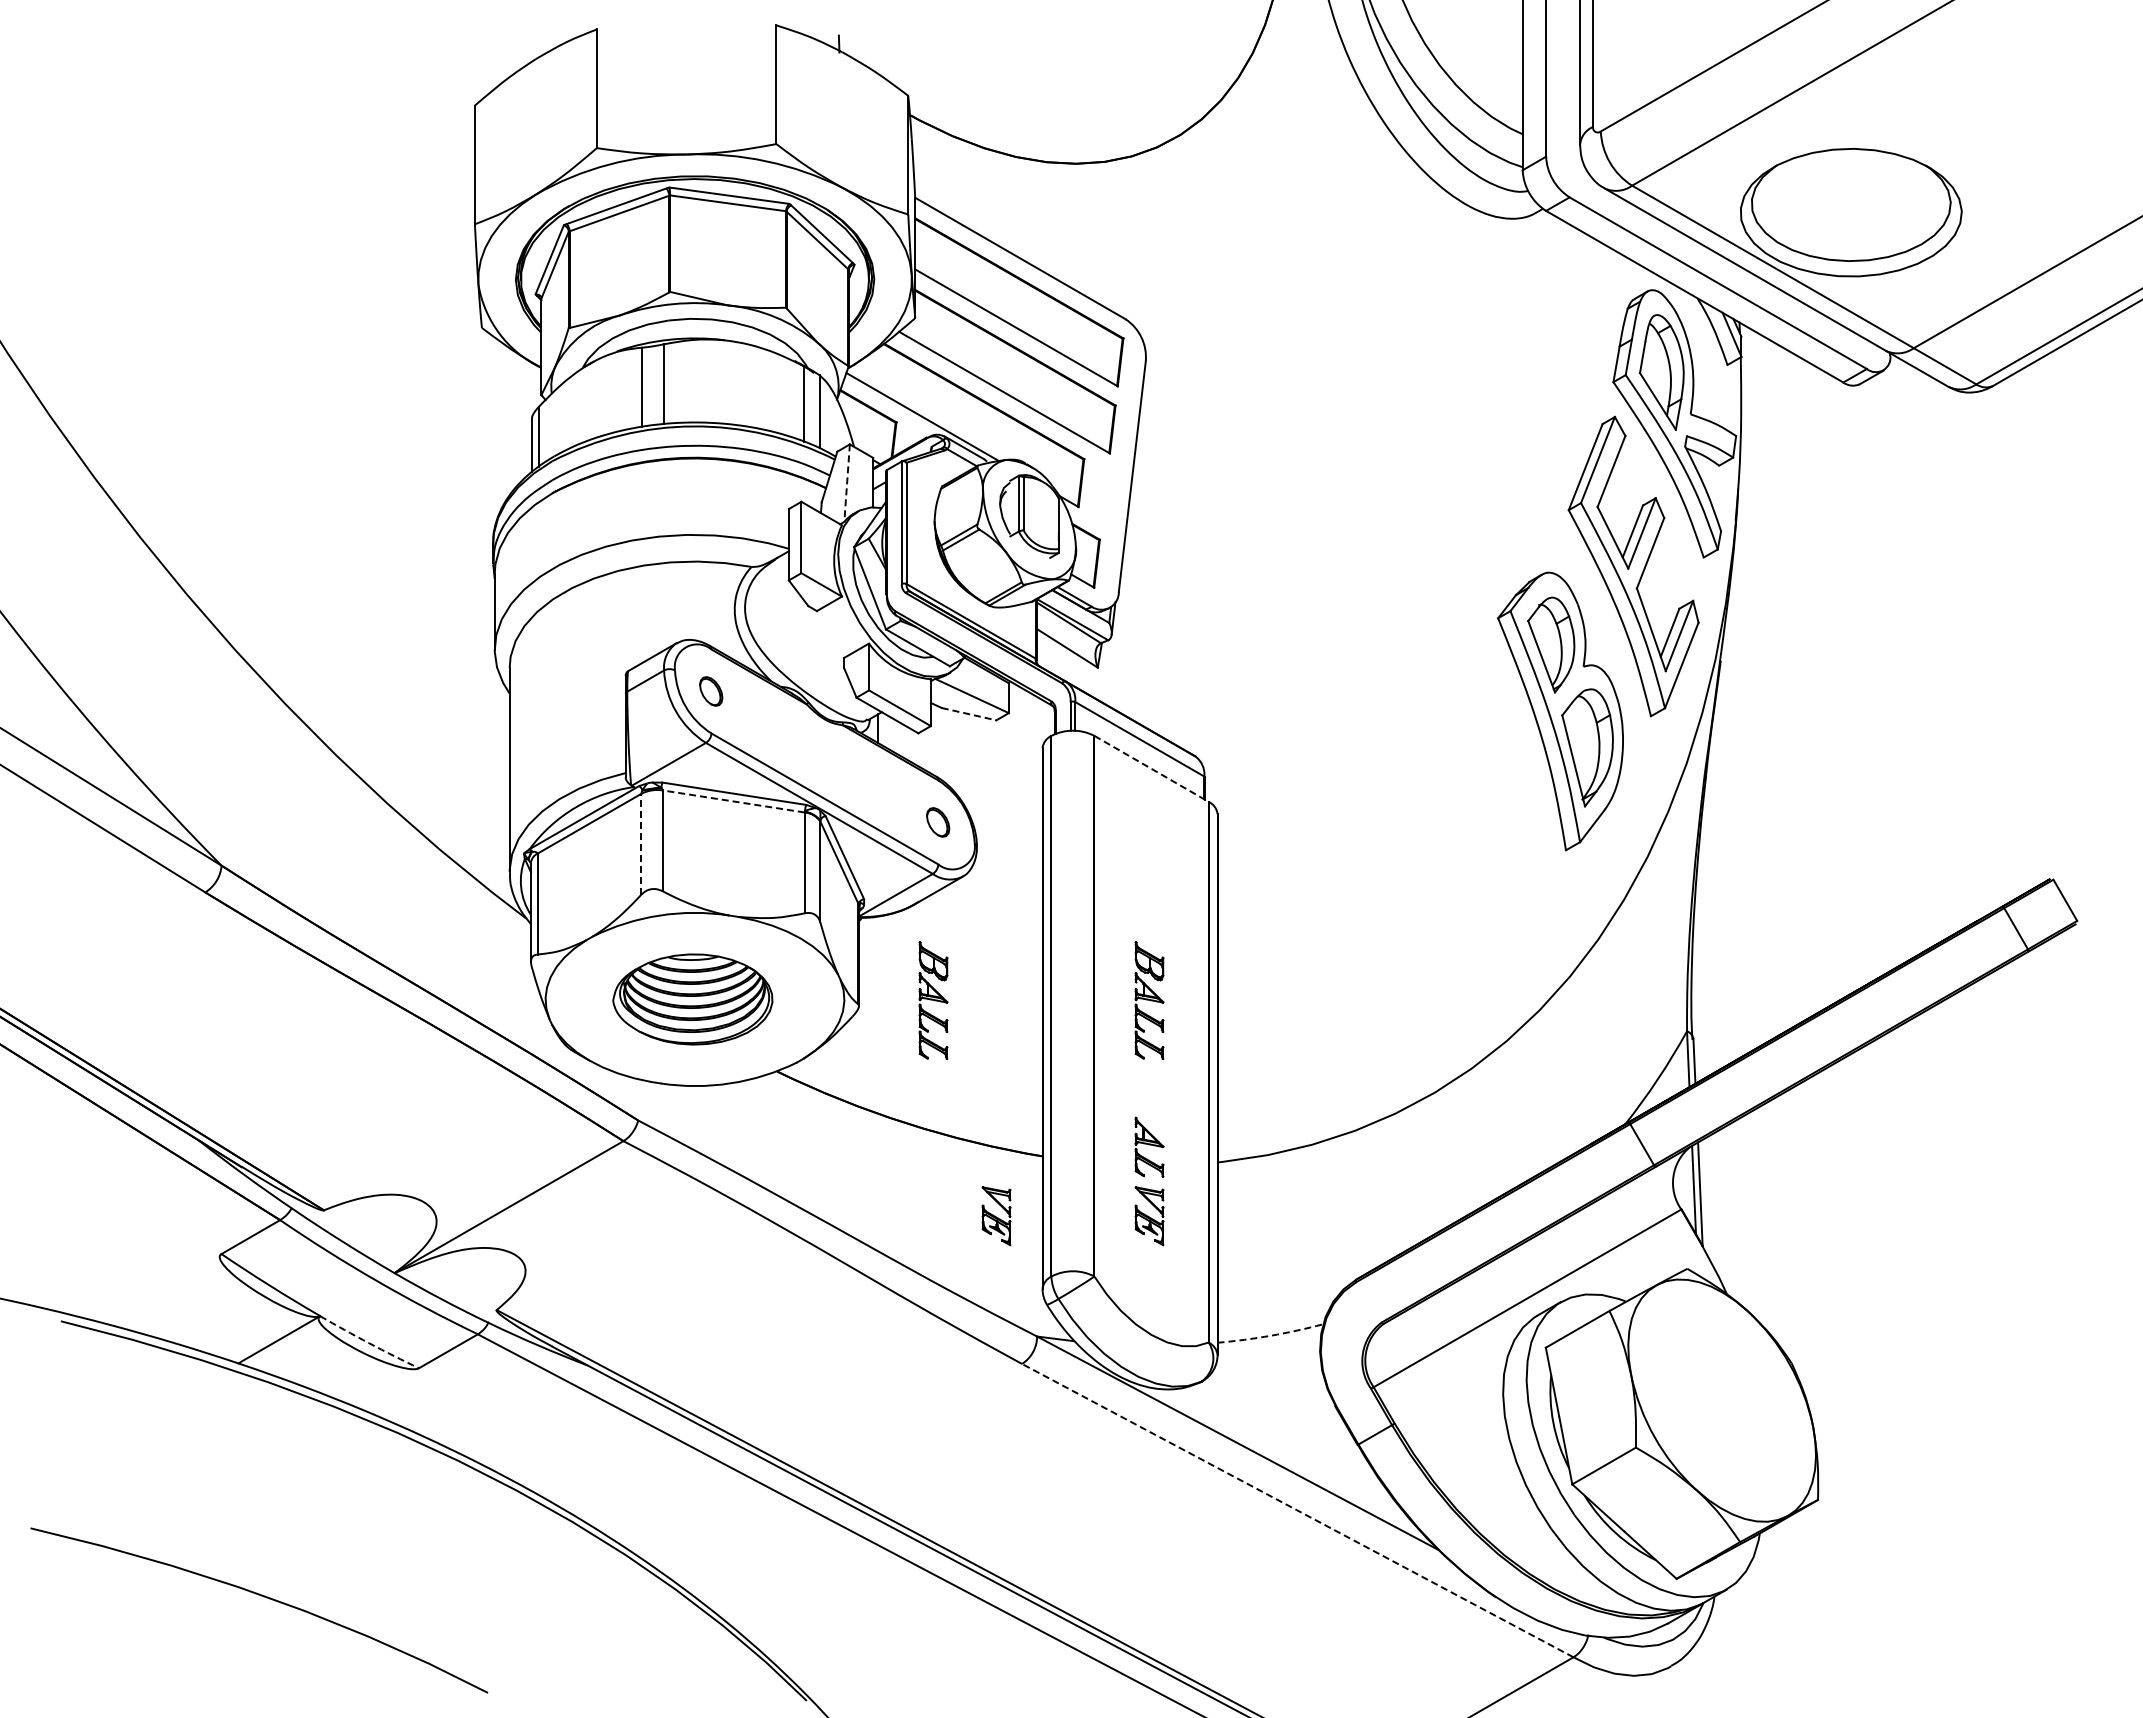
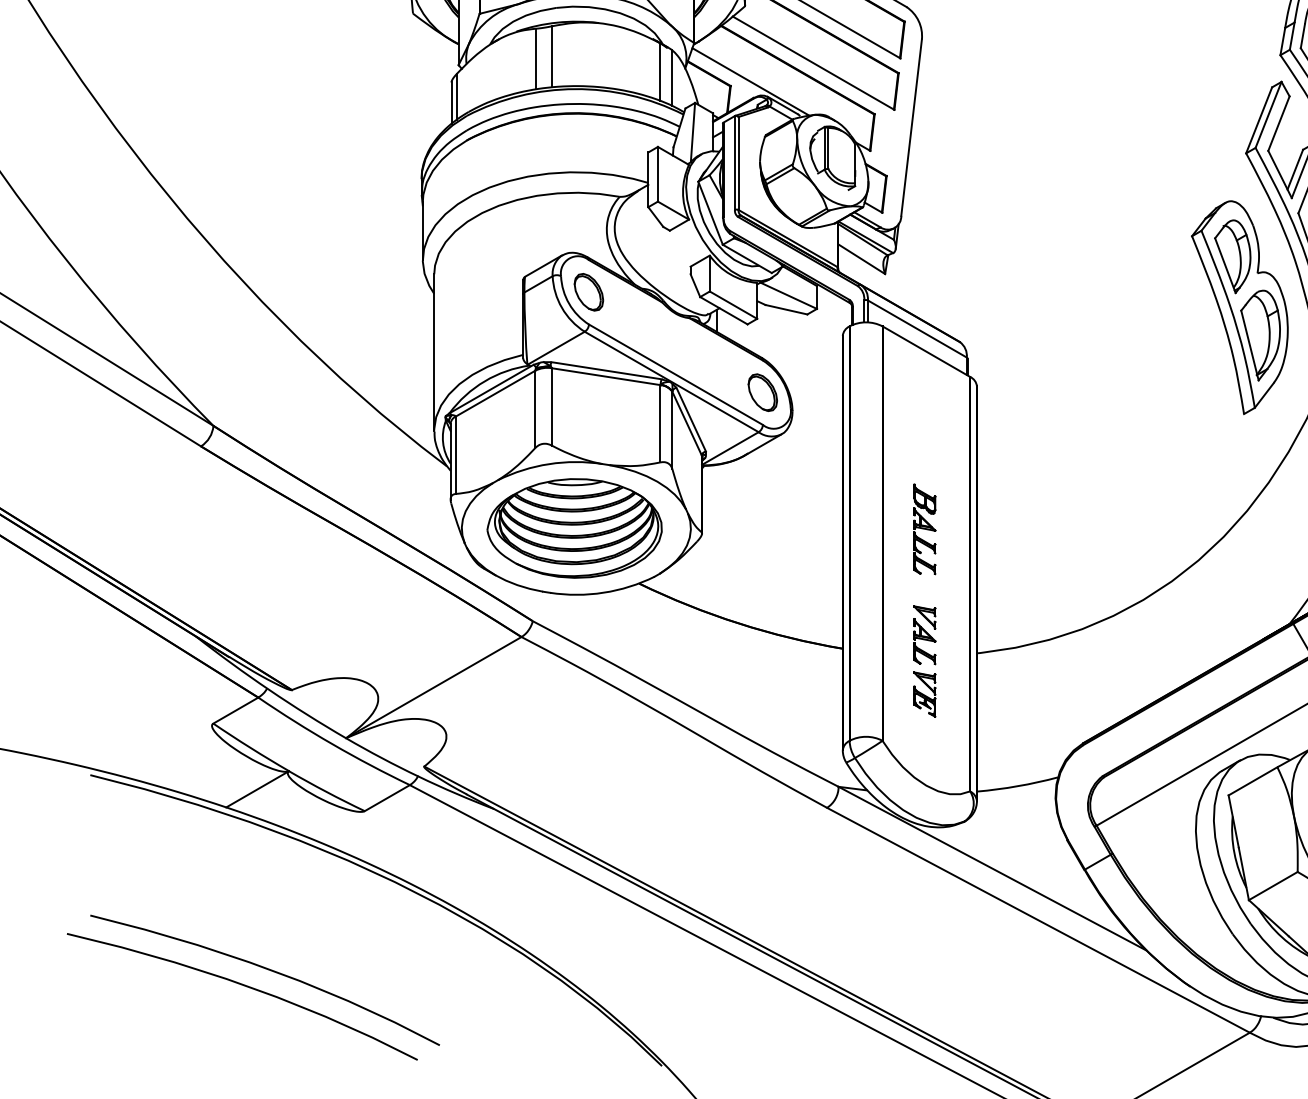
line: (847, 483) -> (693, 132), dashed -> solid
part: (710, 691) -> (588, 292), size x1.67
line: (969, 714) -> (786, 309), dashed -> solid
line: (1151, 768) -> (926, 351), dashed -> solid
line: (733, 801) -> (605, 376), dashed -> solid
part: (937, 822) -> (762, 392), size x1.67
line: (641, 843) -> (535, 408), dashed -> solid
part: (692, 999) -> (574, 528), size x1.43
part: (933, 1000) -> (759, 529), removed
part: (1149, 1115) -> (924, 617), added
part: (996, 1216) -> (807, 694), removed
arc: (1270, 1335) -> (1017, 786), dashed -> solid
arc: (369, 1343) -> (326, 792), dashed -> solid
line: (1297, 1510) -> (1038, 920), dashed -> solid
curve: (292, 1575) -> (267, 970), added

